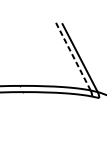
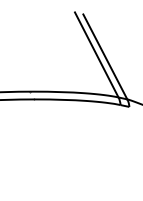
line: (73, 56) -> (96, 54), dashed -> solid

